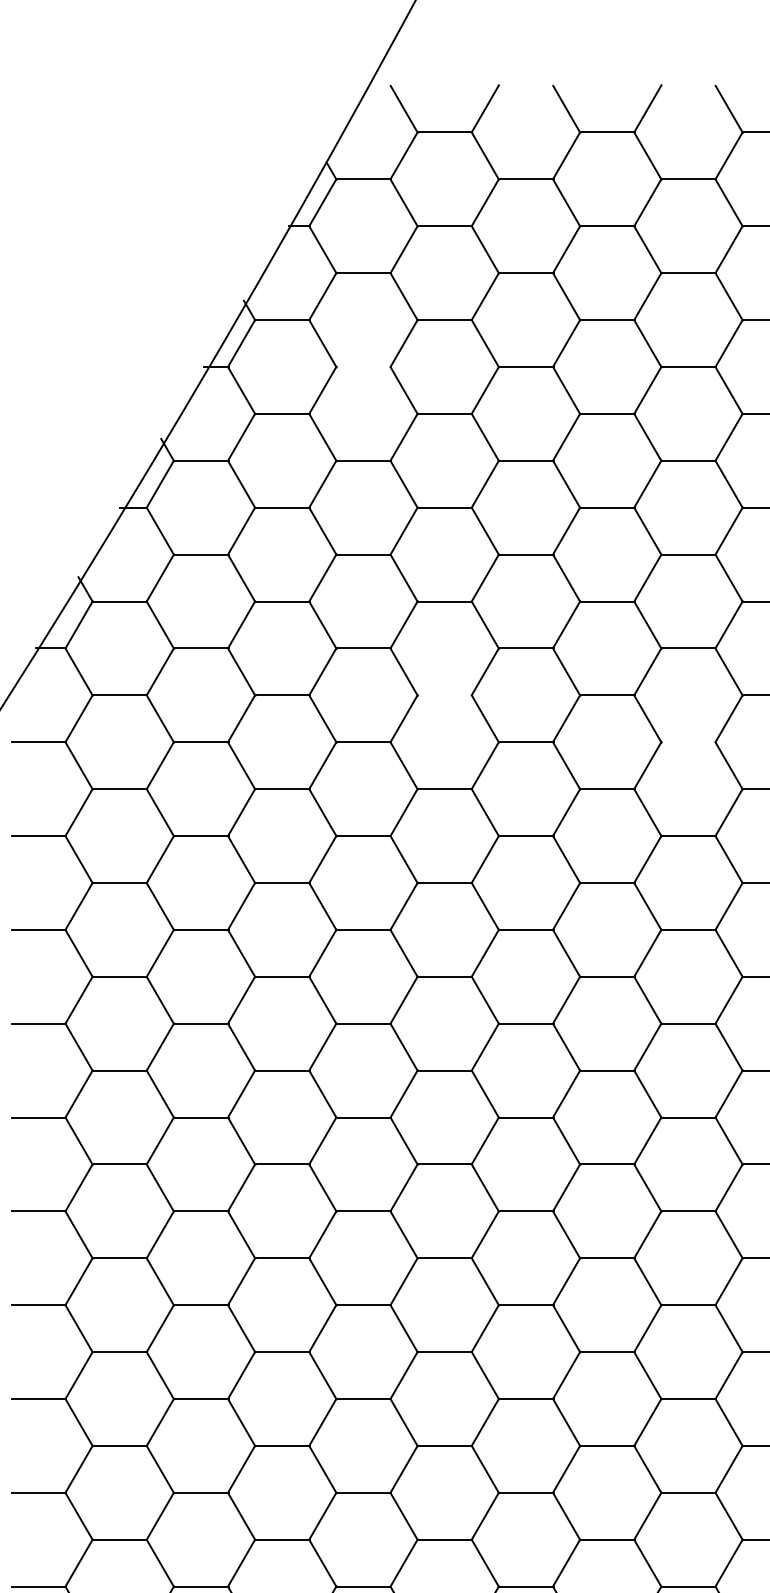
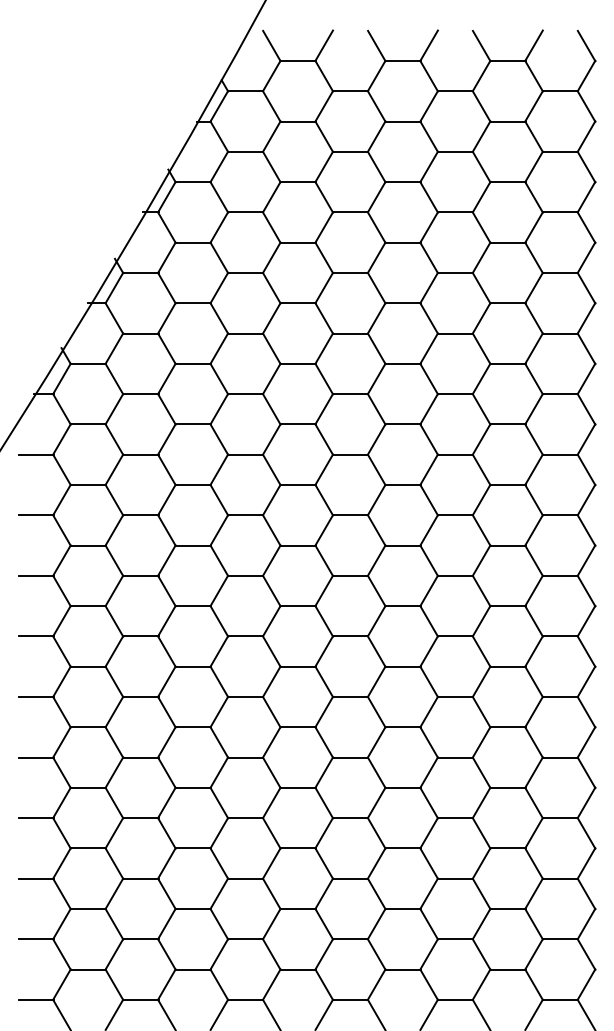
line: (363, 367) -> (245, 212), added
line: (443, 695) -> (297, 424), added
line: (688, 741) -> (455, 454), added

